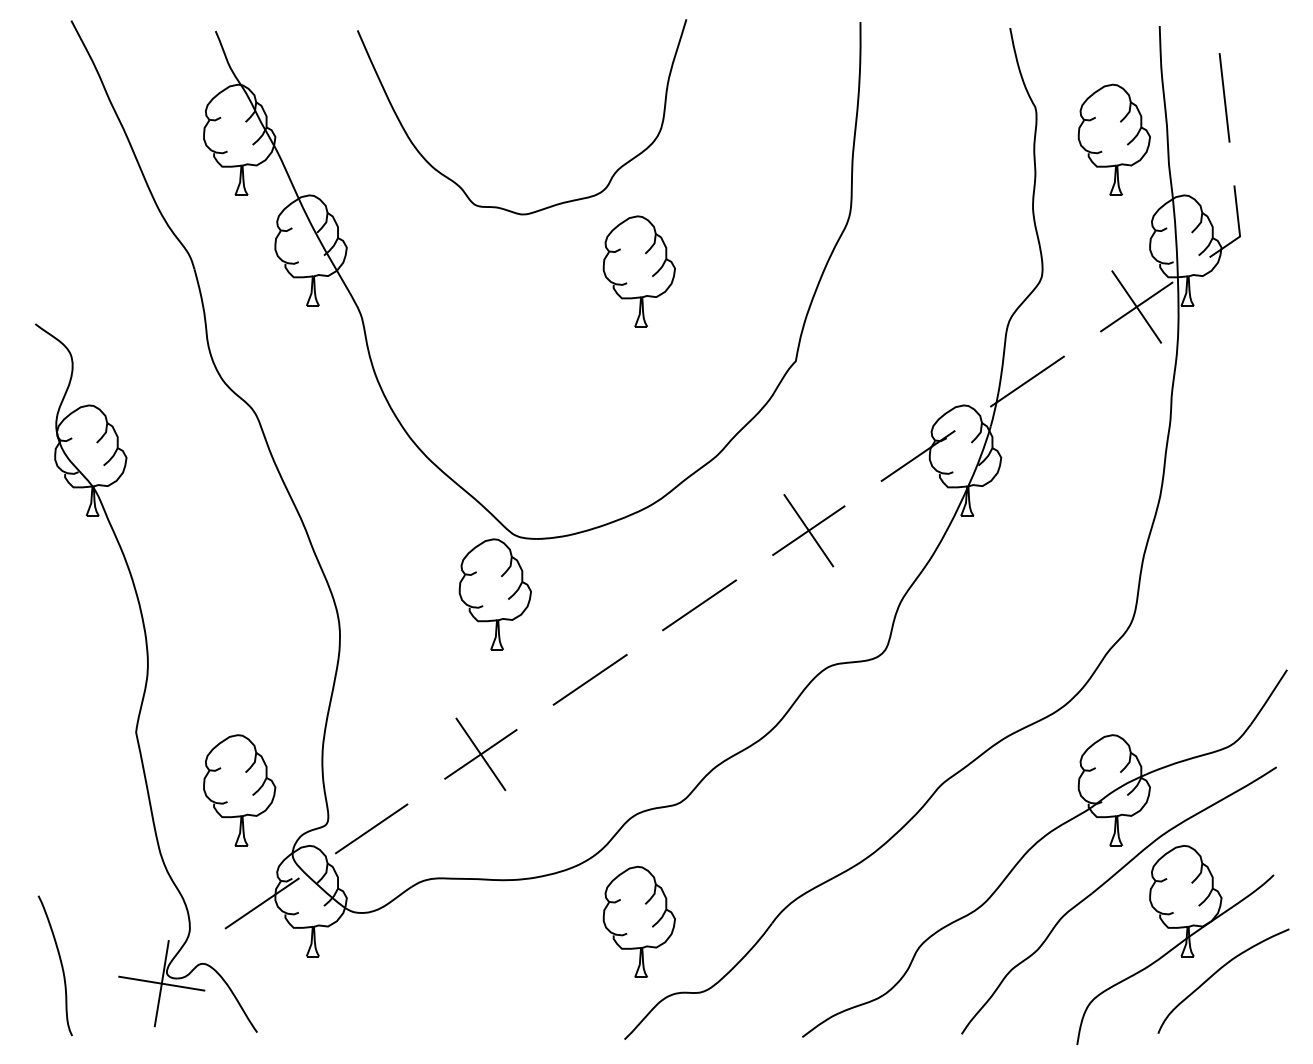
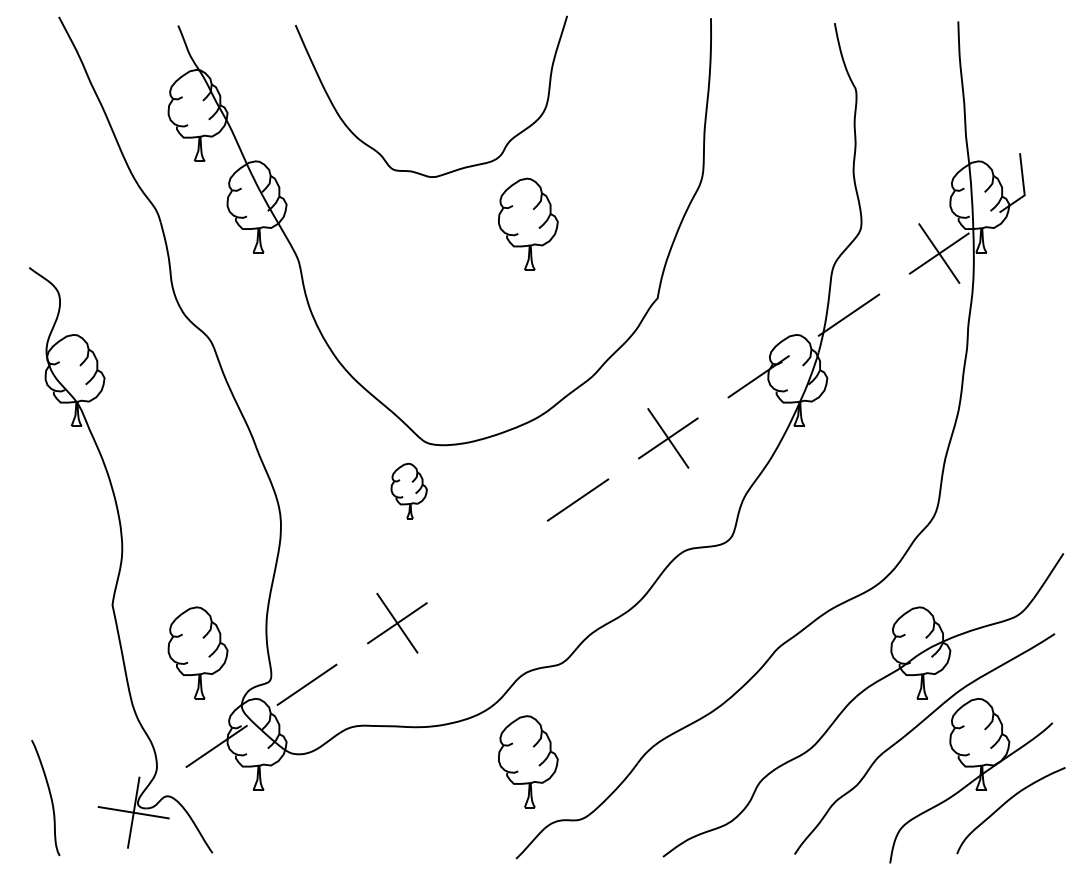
line: (1224, 97) -> (1011, 80), removed
part: (1113, 139) -> (920, 115), removed
part: (494, 594) -> (408, 491), size x0.6
line: (589, 679) -> (487, 561), removed

